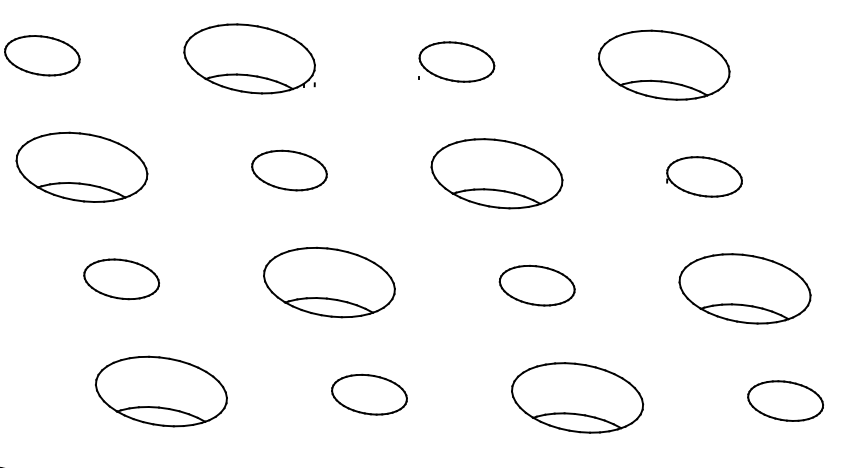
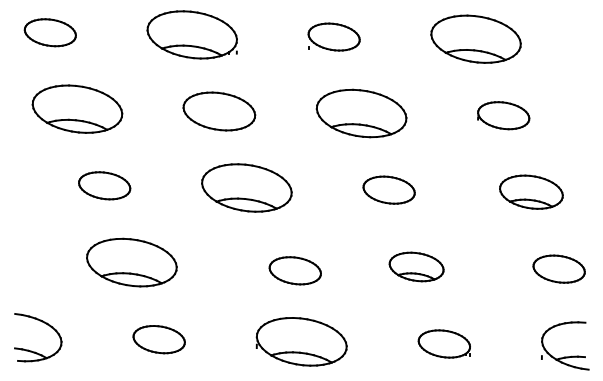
part: (289, 169) -> (219, 110), size x1.4
part: (745, 287) -> (531, 191), size x0.7
part: (368, 394) -> (294, 270), moved
part: (577, 397) -> (416, 266), size x0.6

